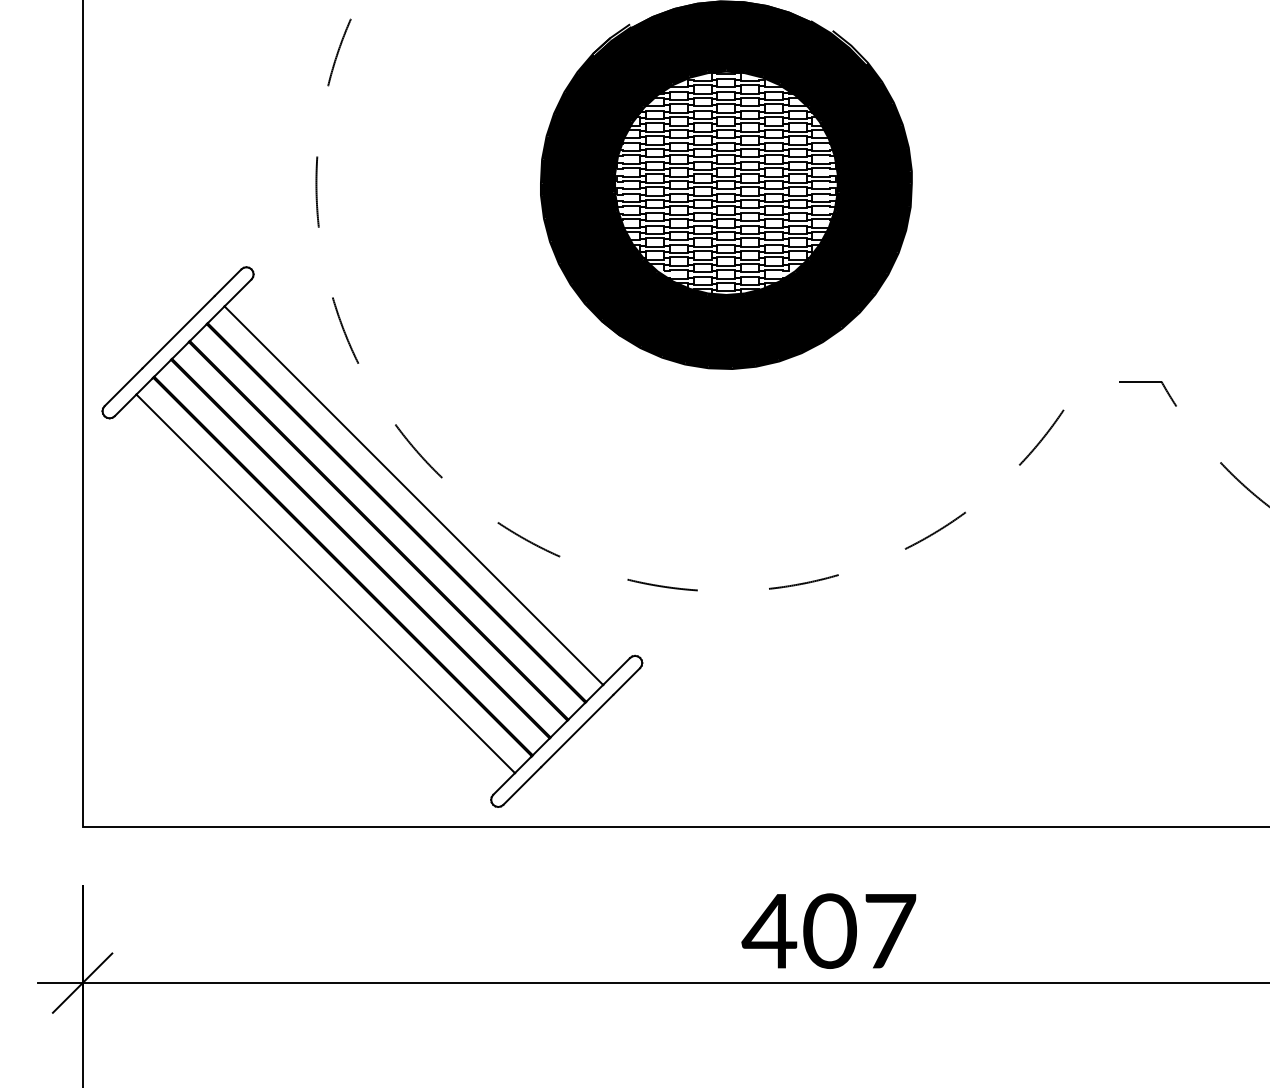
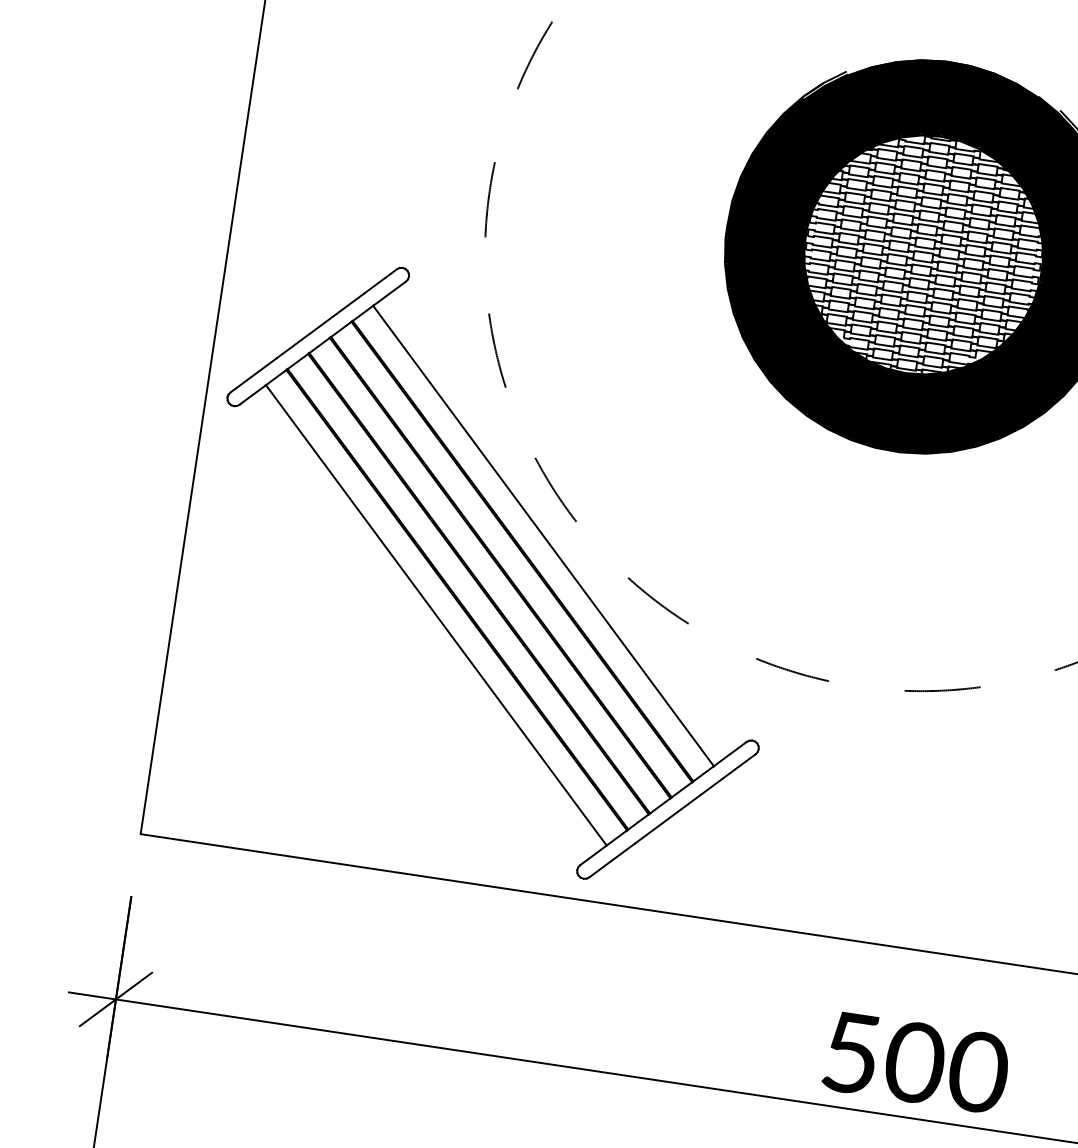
text: (829, 931) -> (914, 1062), 407 -> 500

